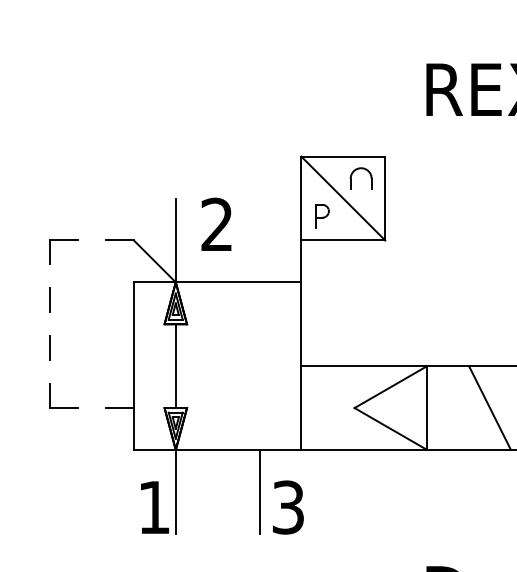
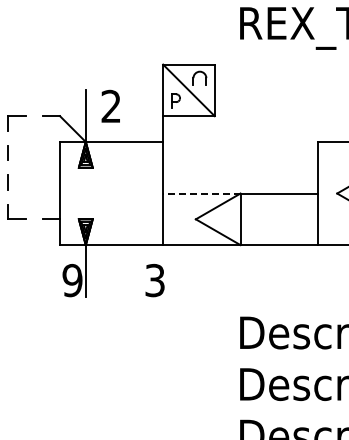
line: (175, 366) -> (85, 193), removed
line: (363, 366) -> (201, 193), solid -> dashed
line: (490, 408) -> (279, 219), removed
line: (259, 491) -> (137, 270), removed
text: (154, 507) -> (72, 280), 1 -> 9

